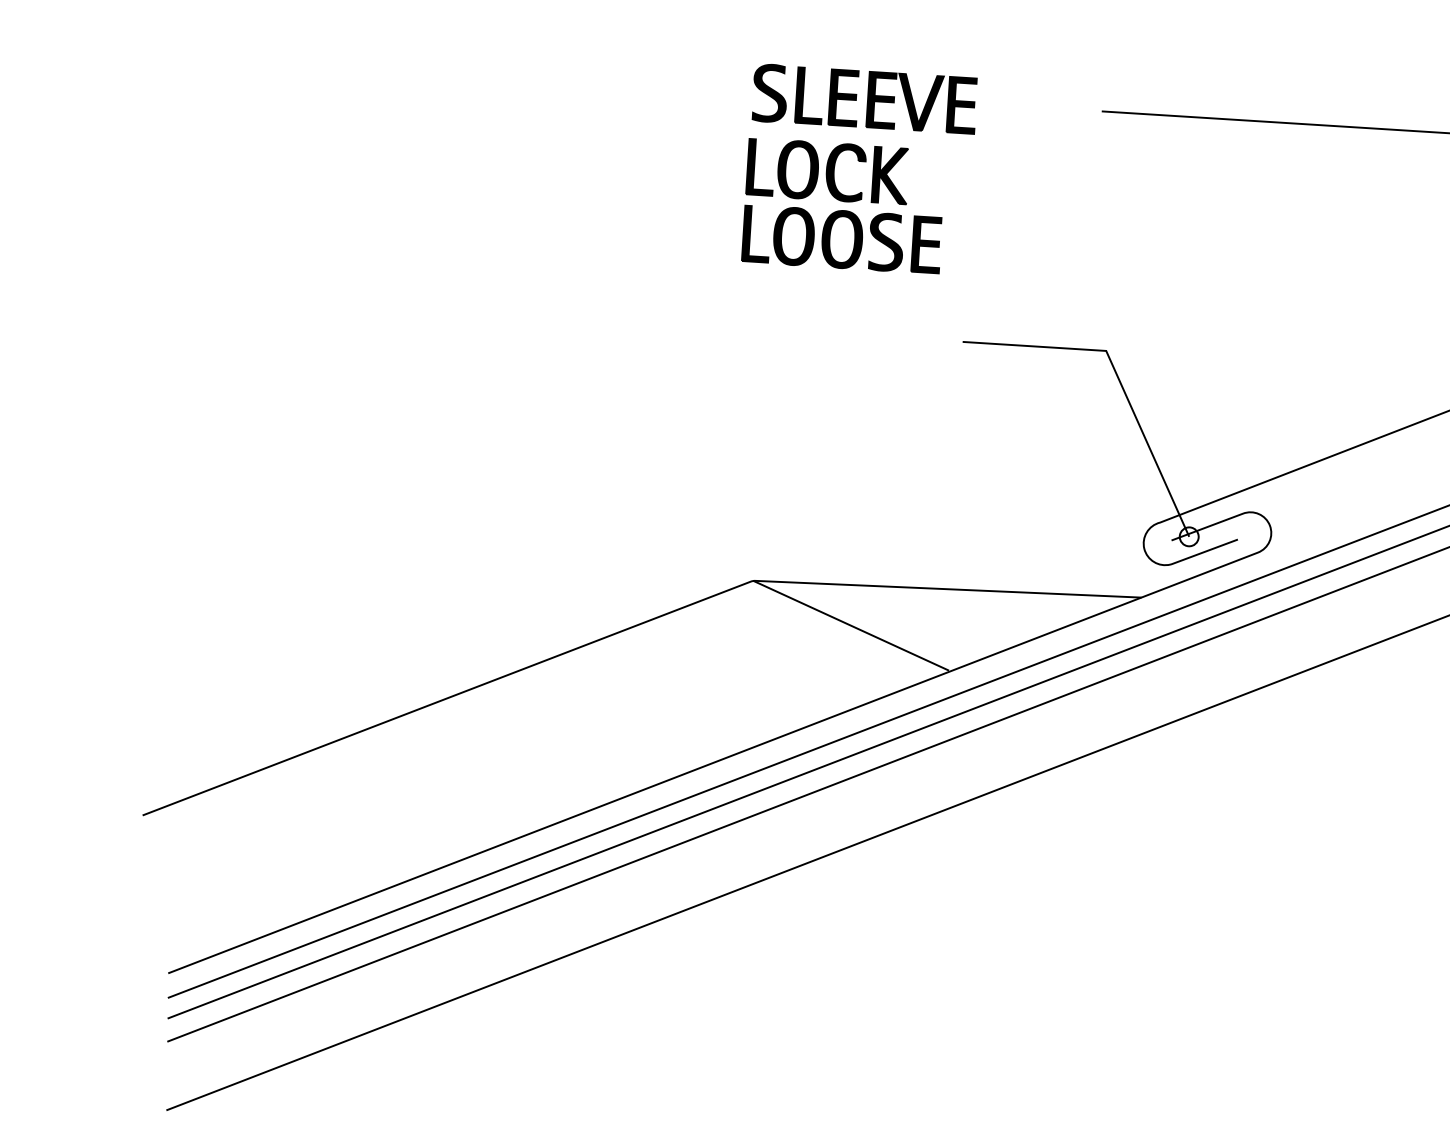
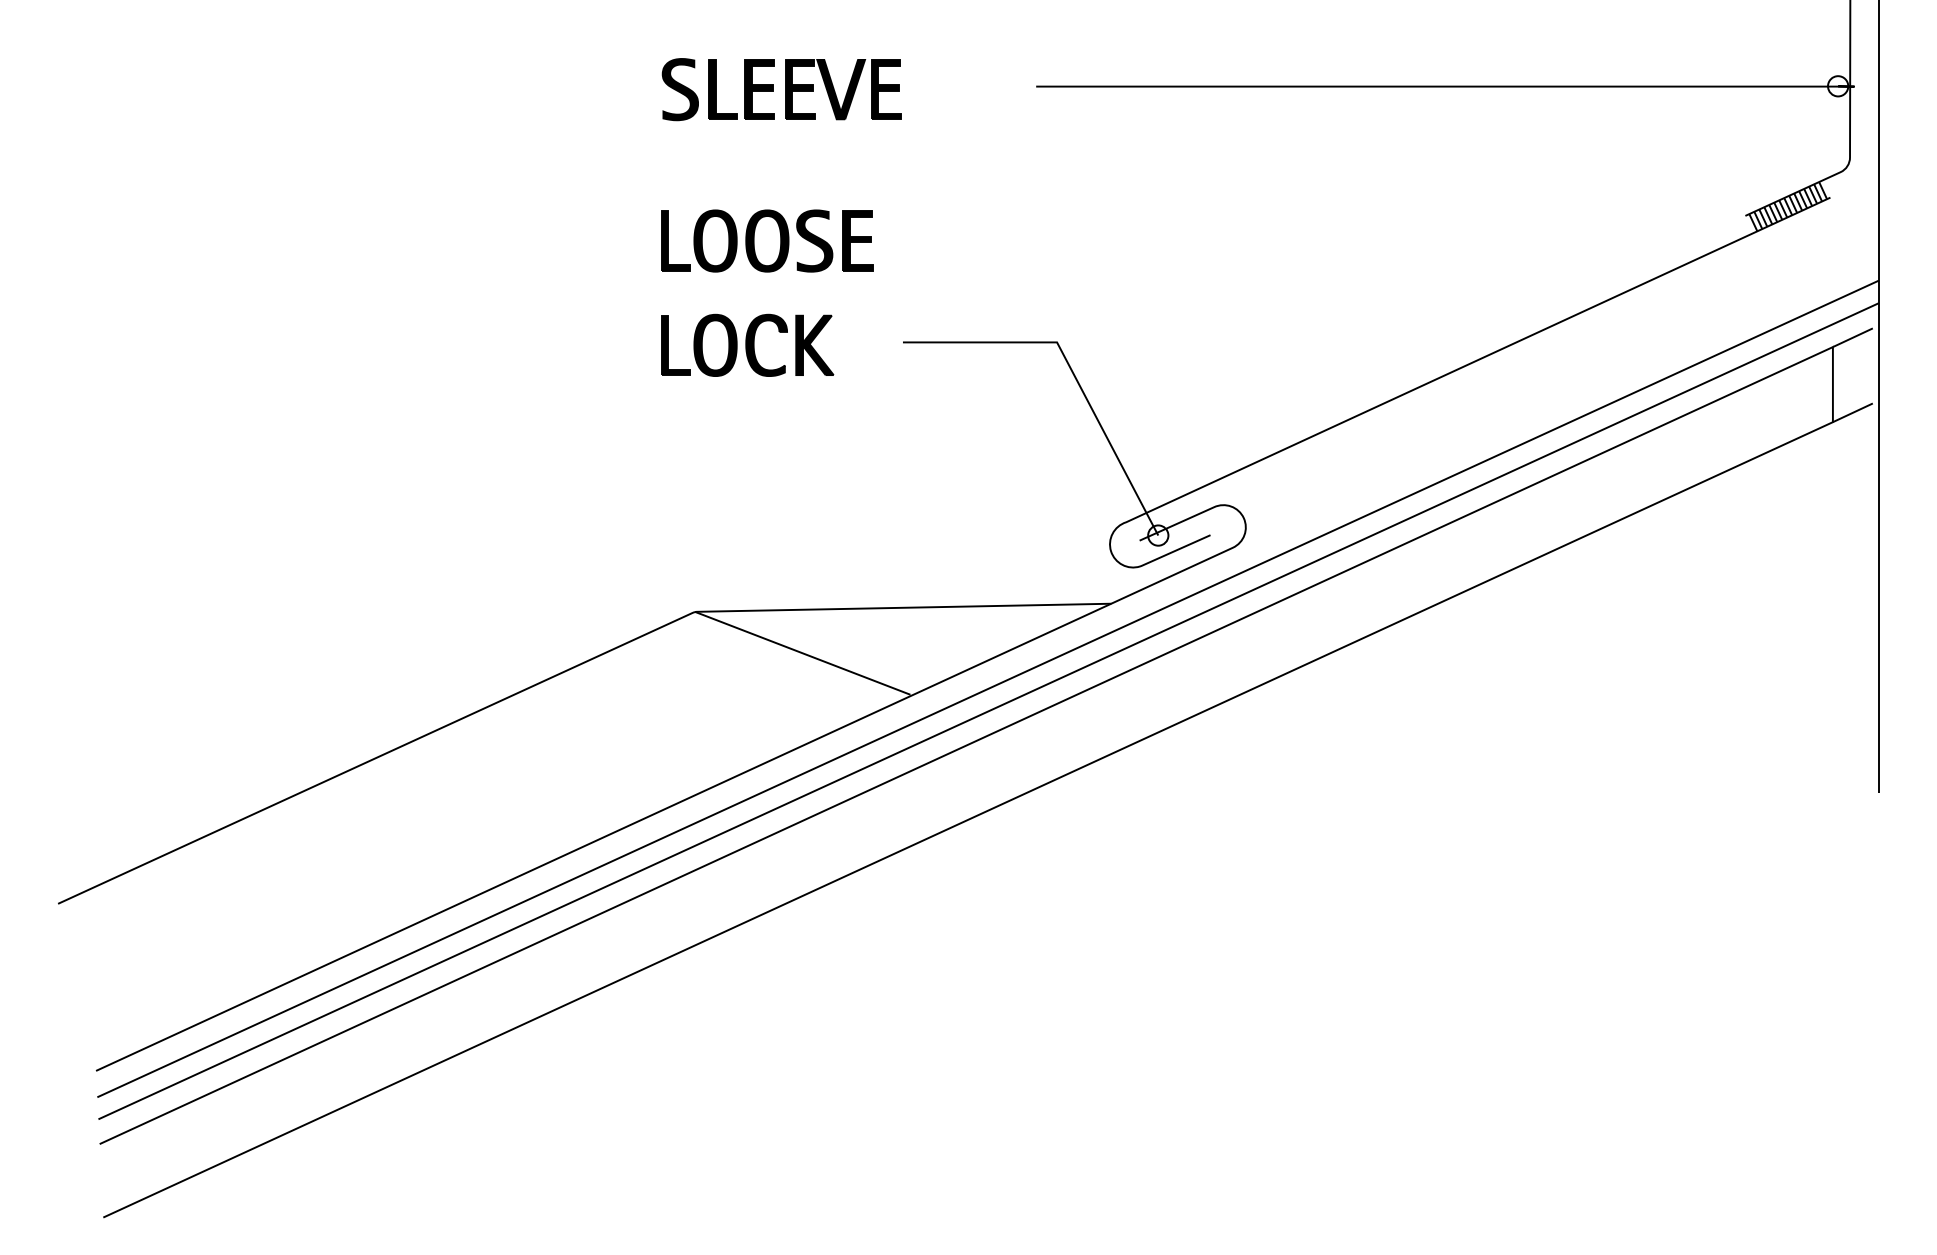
part: (828, 170) -> (747, 344), moved

